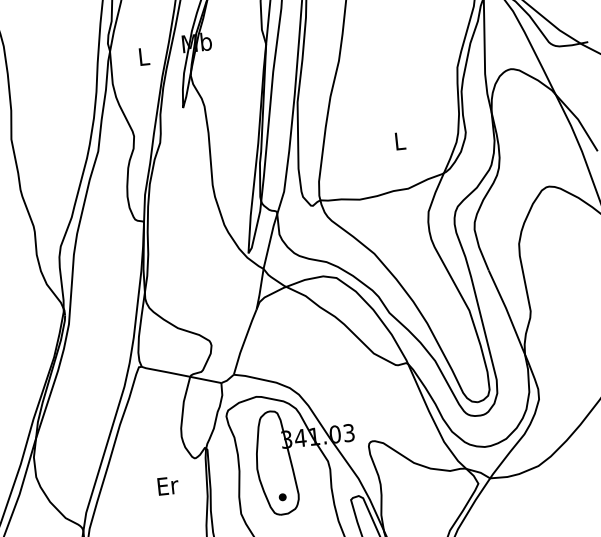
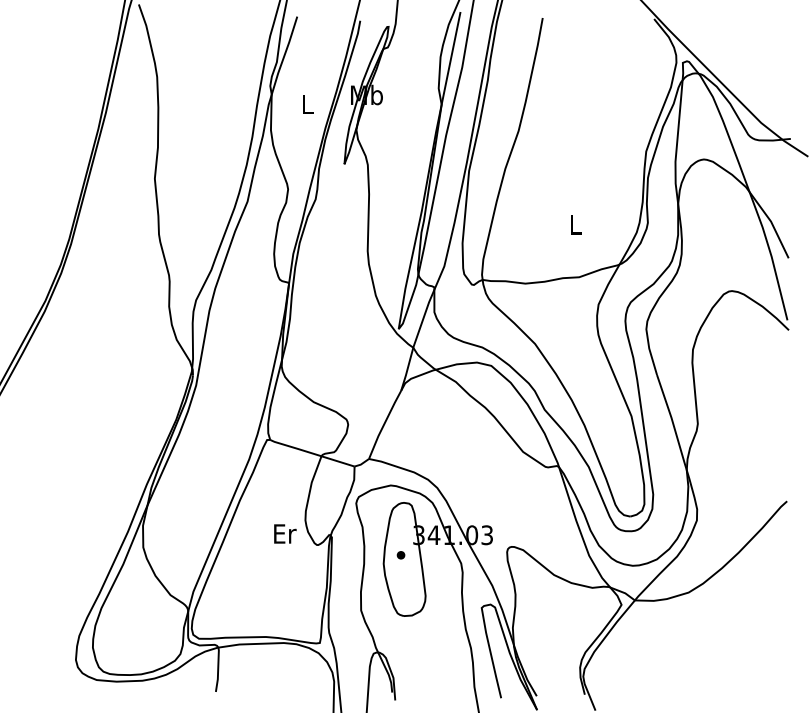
text: (168, 485) -> (285, 533), moved
part: (282, 497) -> (400, 555), moved

